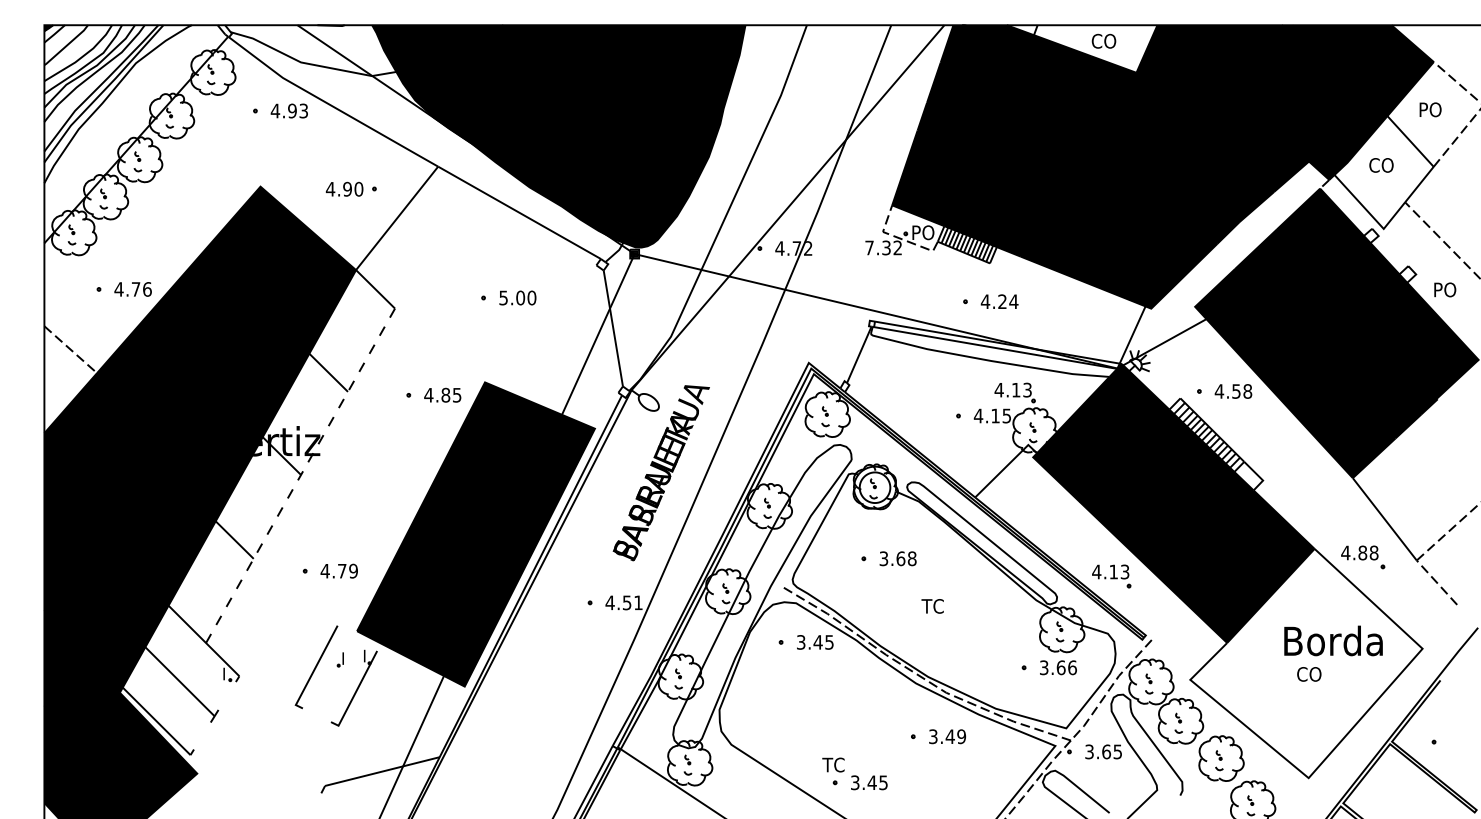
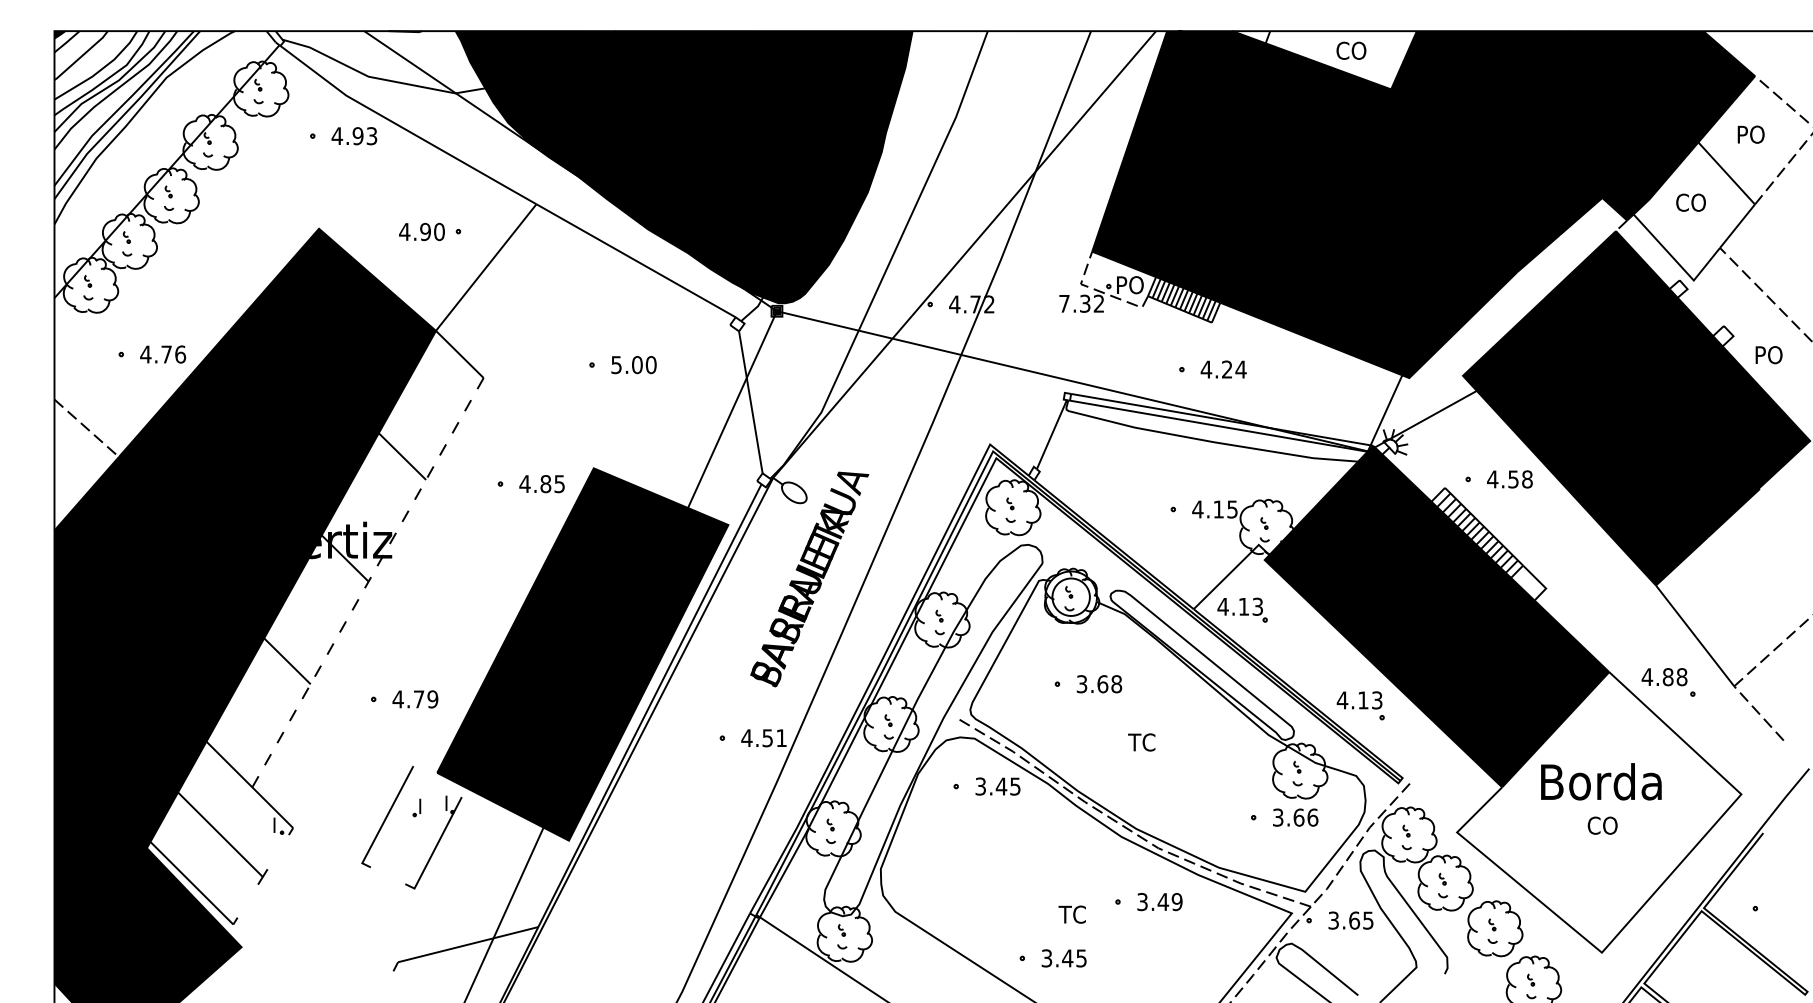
part: (1015, 392) -> (1242, 609), moved
text: (1333, 640) -> (1601, 781), moved
text: (832, 764) -> (1071, 914), moved

